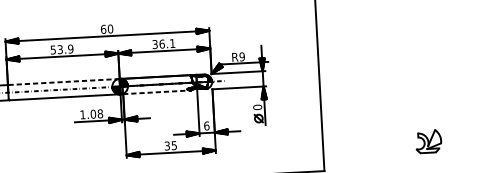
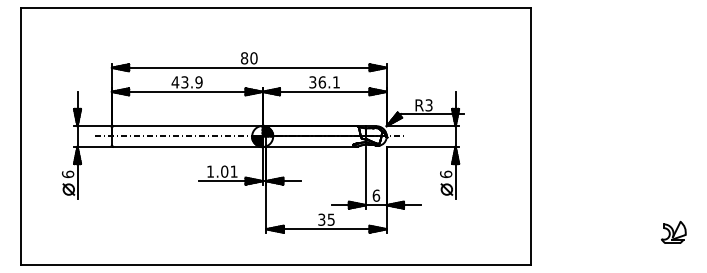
text: (103, 29) -> (244, 58), 60 -> 80
text: (53, 50) -> (175, 82), 53.9 -> 43.9
text: (241, 57) -> (428, 105), R9 -> R3
line: (64, 82) -> (187, 126), dashed -> solid
line: (156, 92) -> (311, 146), dashed -> solid
text: (257, 106) -> (445, 173), 0 -> 6
text: (99, 113) -> (233, 171), 1.08 -> 1.01
part: (428, 140) -> (673, 231), size x0.71

